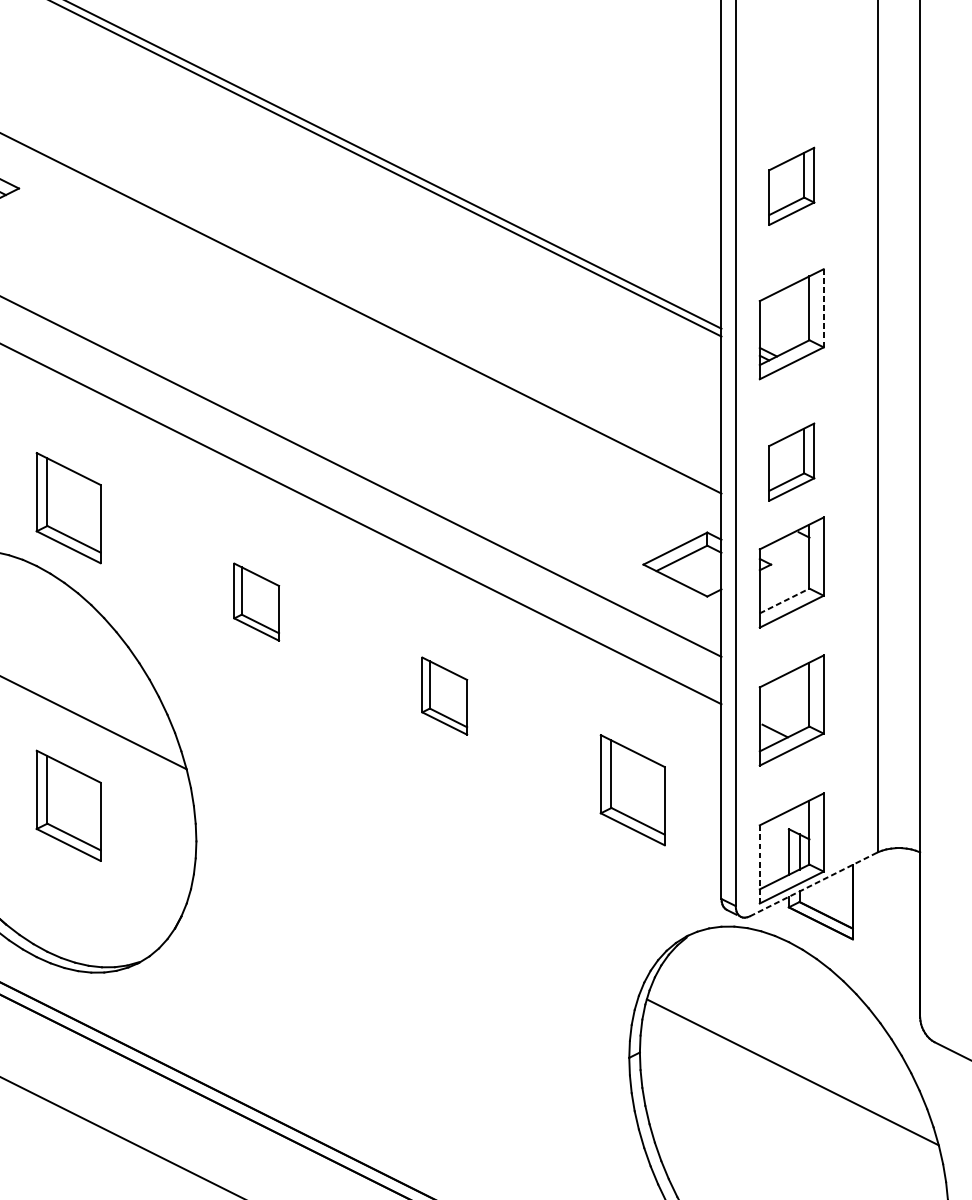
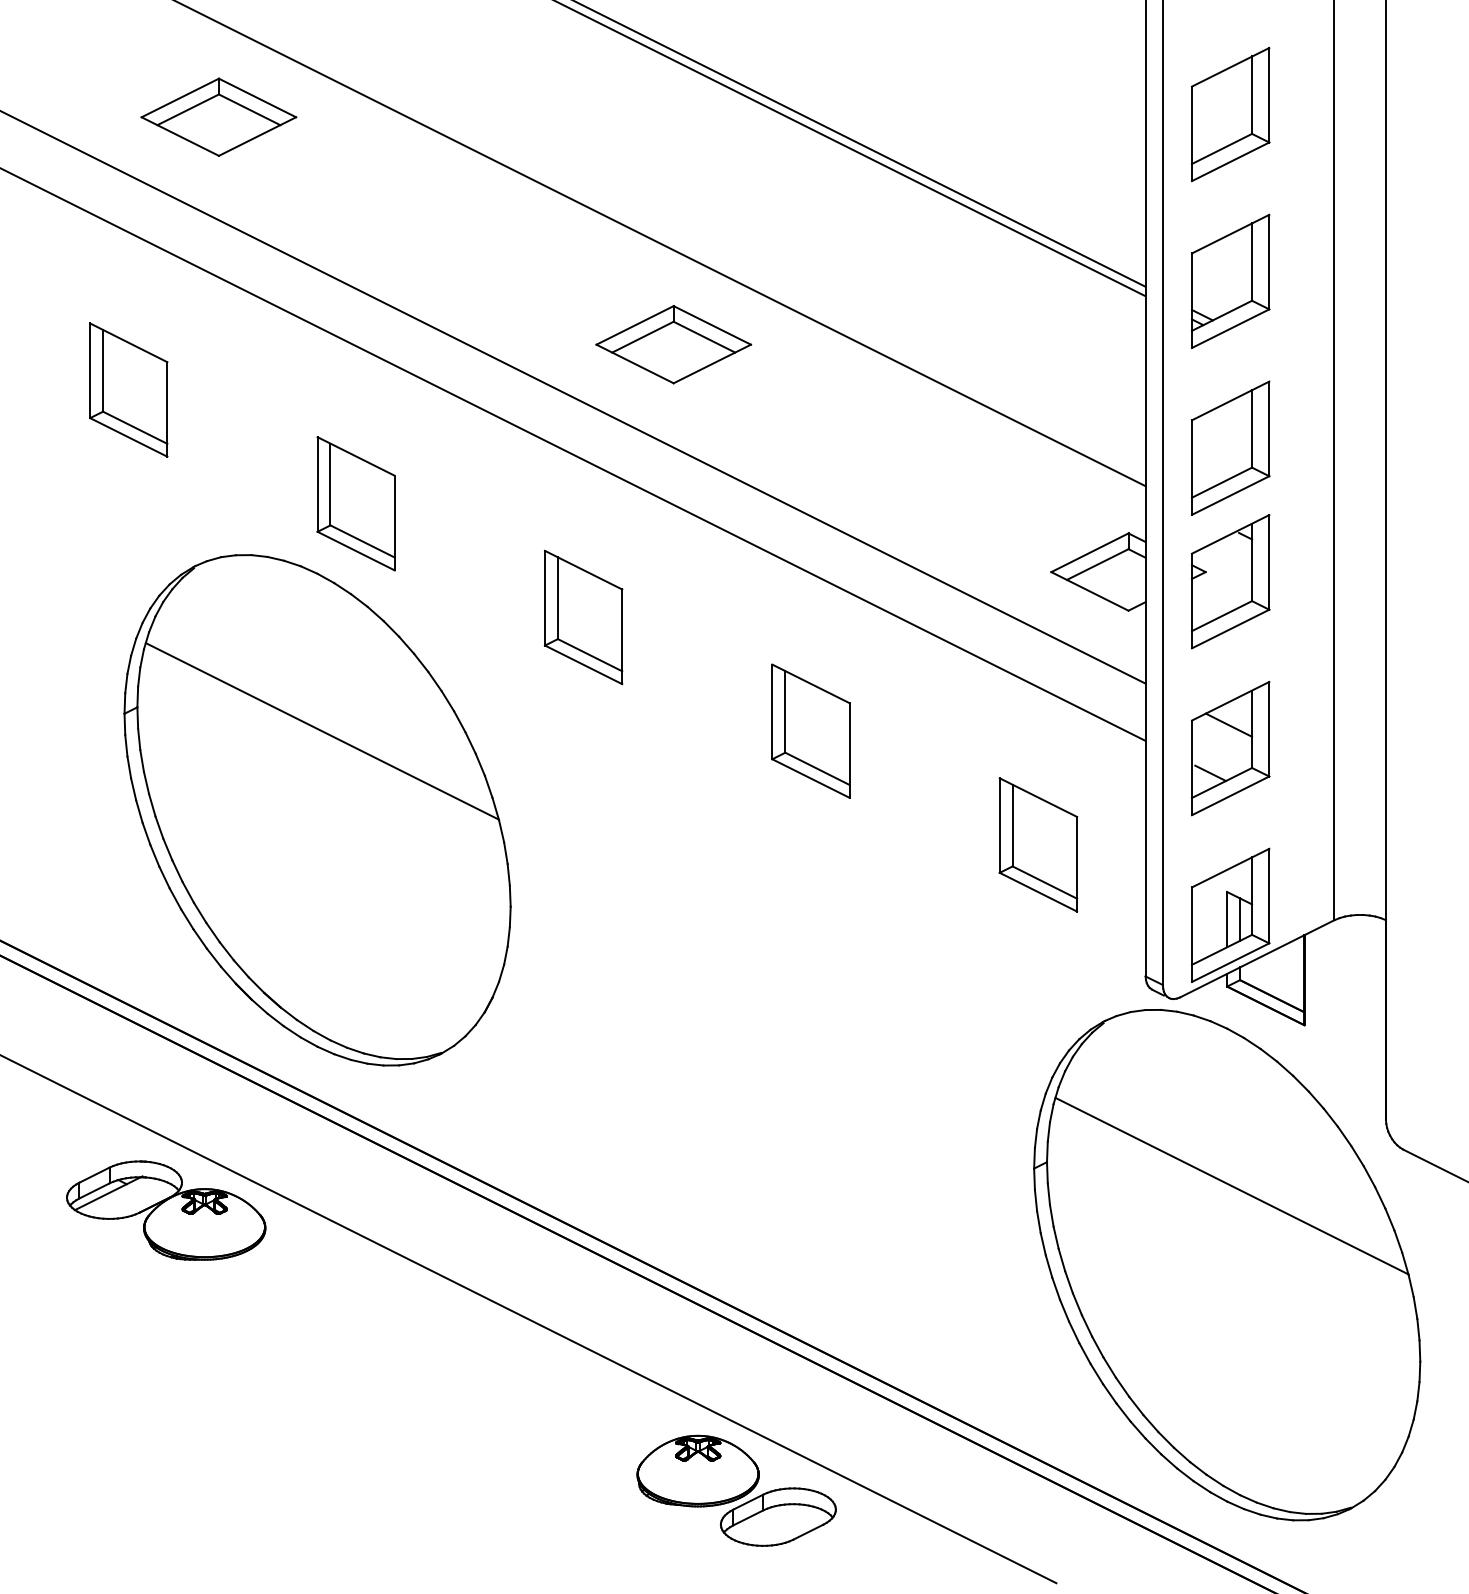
part: (791, 186) -> (1230, 114), size x1.43
line: (823, 307) -> (1269, 261), dashed -> solid
part: (331, 376) -> (673, 344), added
part: (791, 461) -> (1230, 447), size x1.43
line: (785, 601) -> (1222, 616), dashed -> solid
part: (256, 602) -> (583, 617), size x1.43
line: (789, 690) -> (1228, 724), added
part: (444, 695) -> (810, 730), size x1.43
part: (68, 805) -> (355, 863), removed
line: (760, 865) -> (1192, 935), dashed -> solid
line: (813, 884) -> (1257, 958), dashed -> solid

